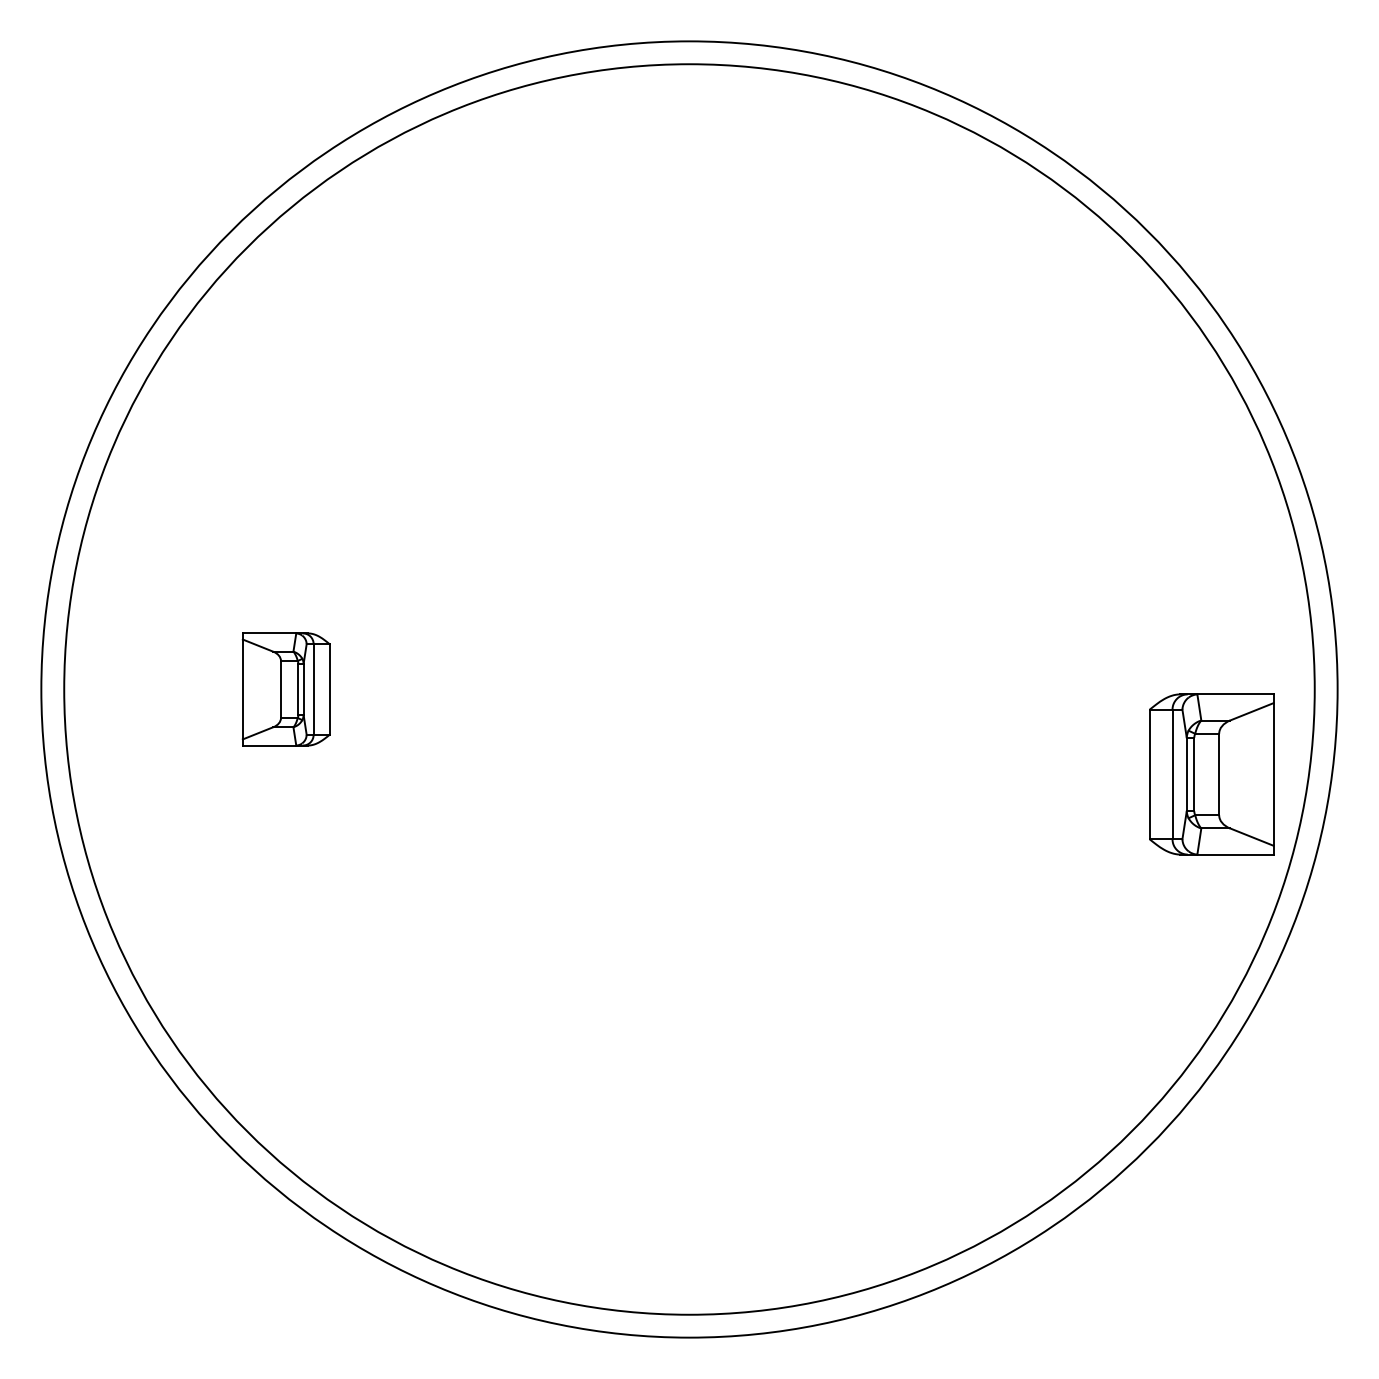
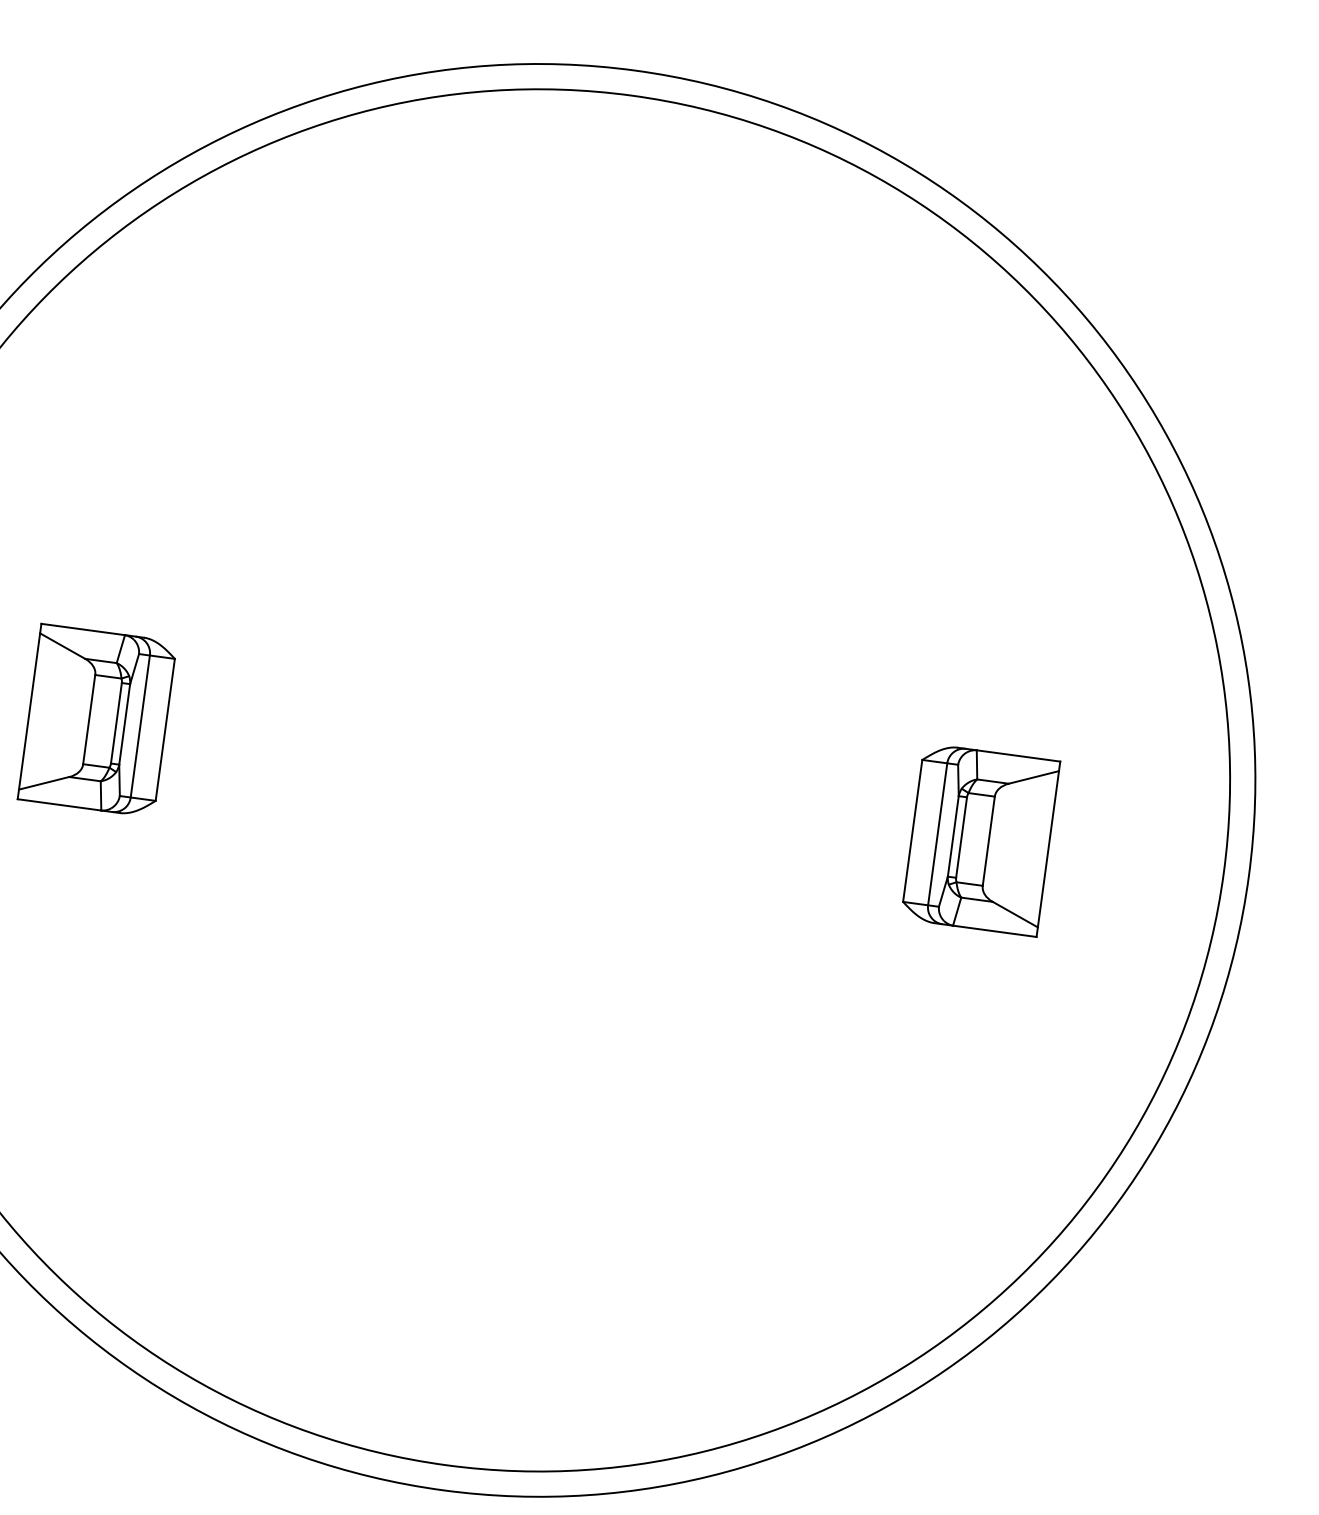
part: (285, 689) -> (96, 720), size x1.43
part: (1211, 774) -> (980, 840), moved

